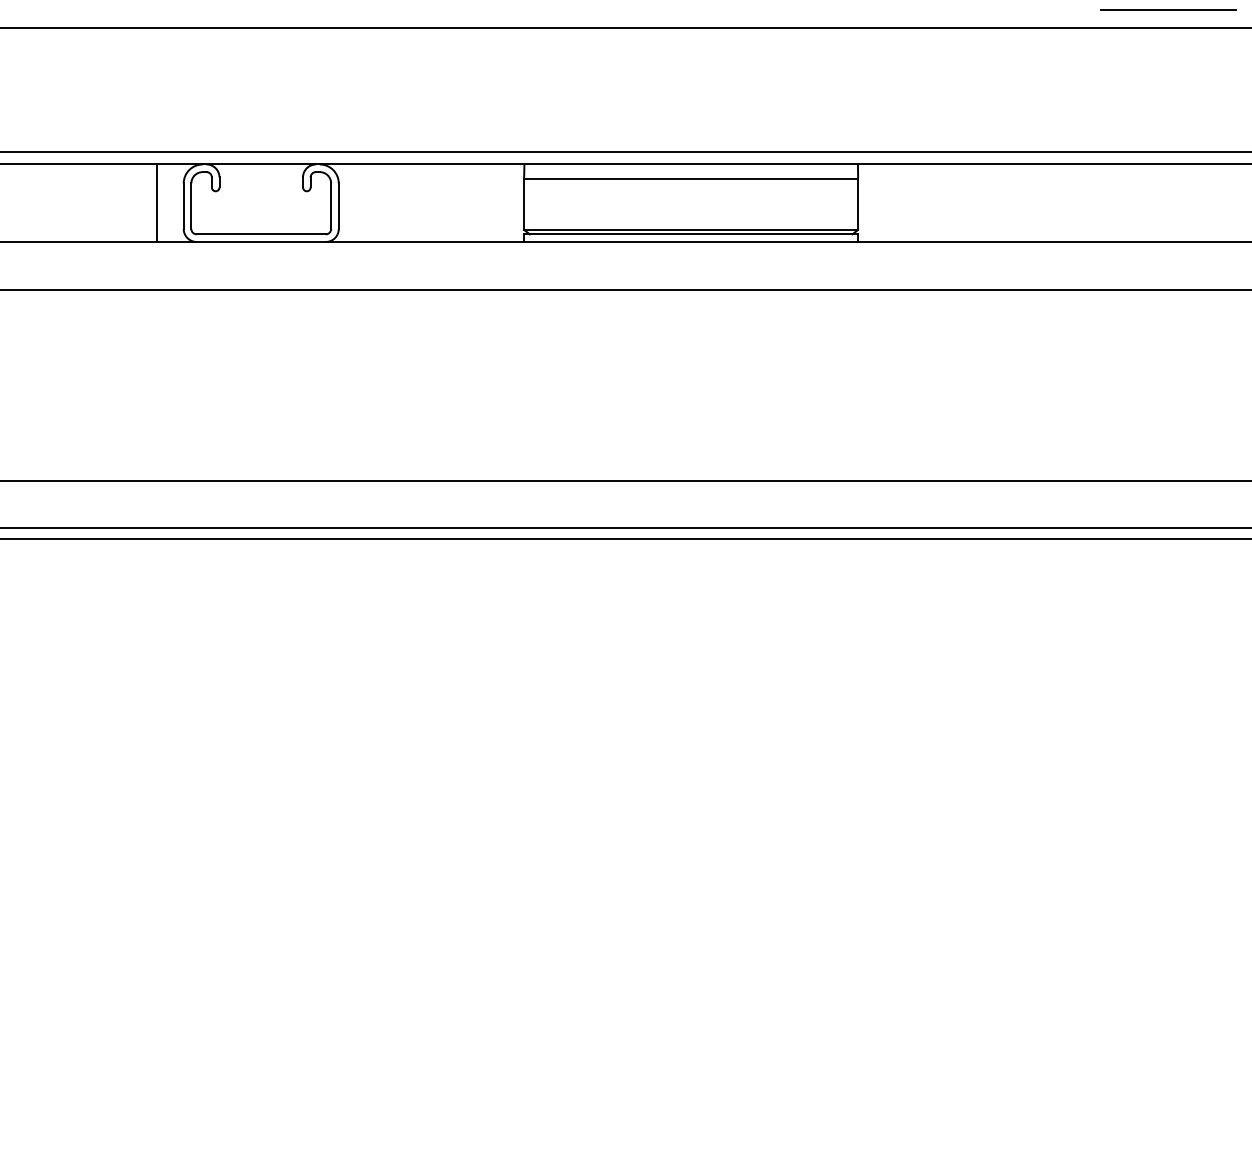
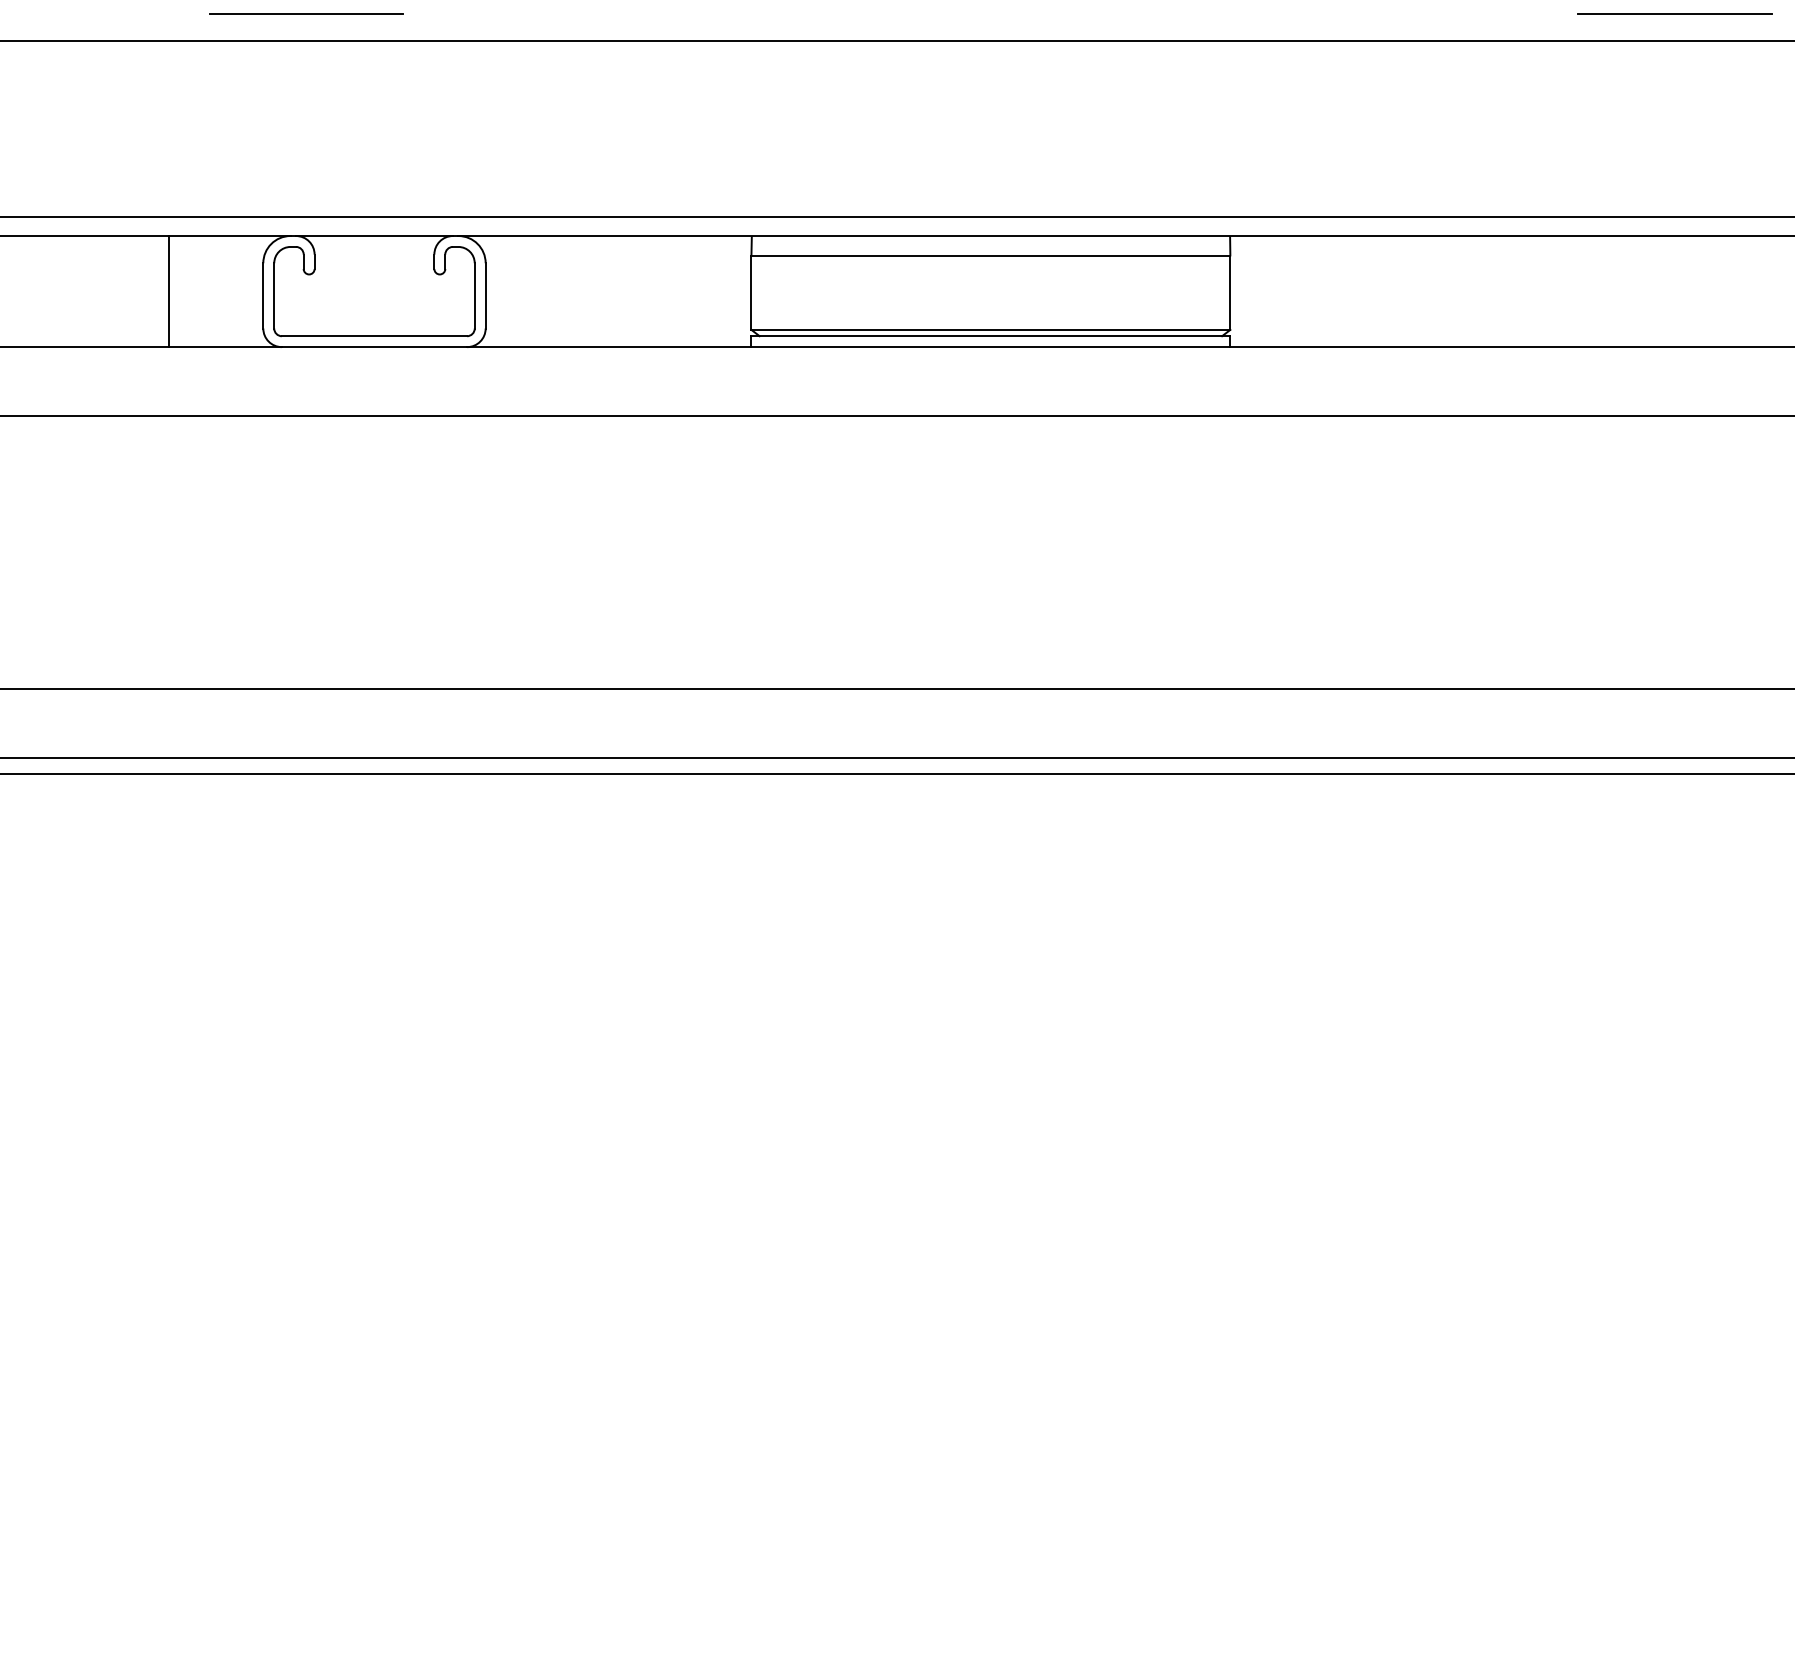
line: (213, 9) -> (306, 13), added
line: (157, 202) -> (169, 290), moved

